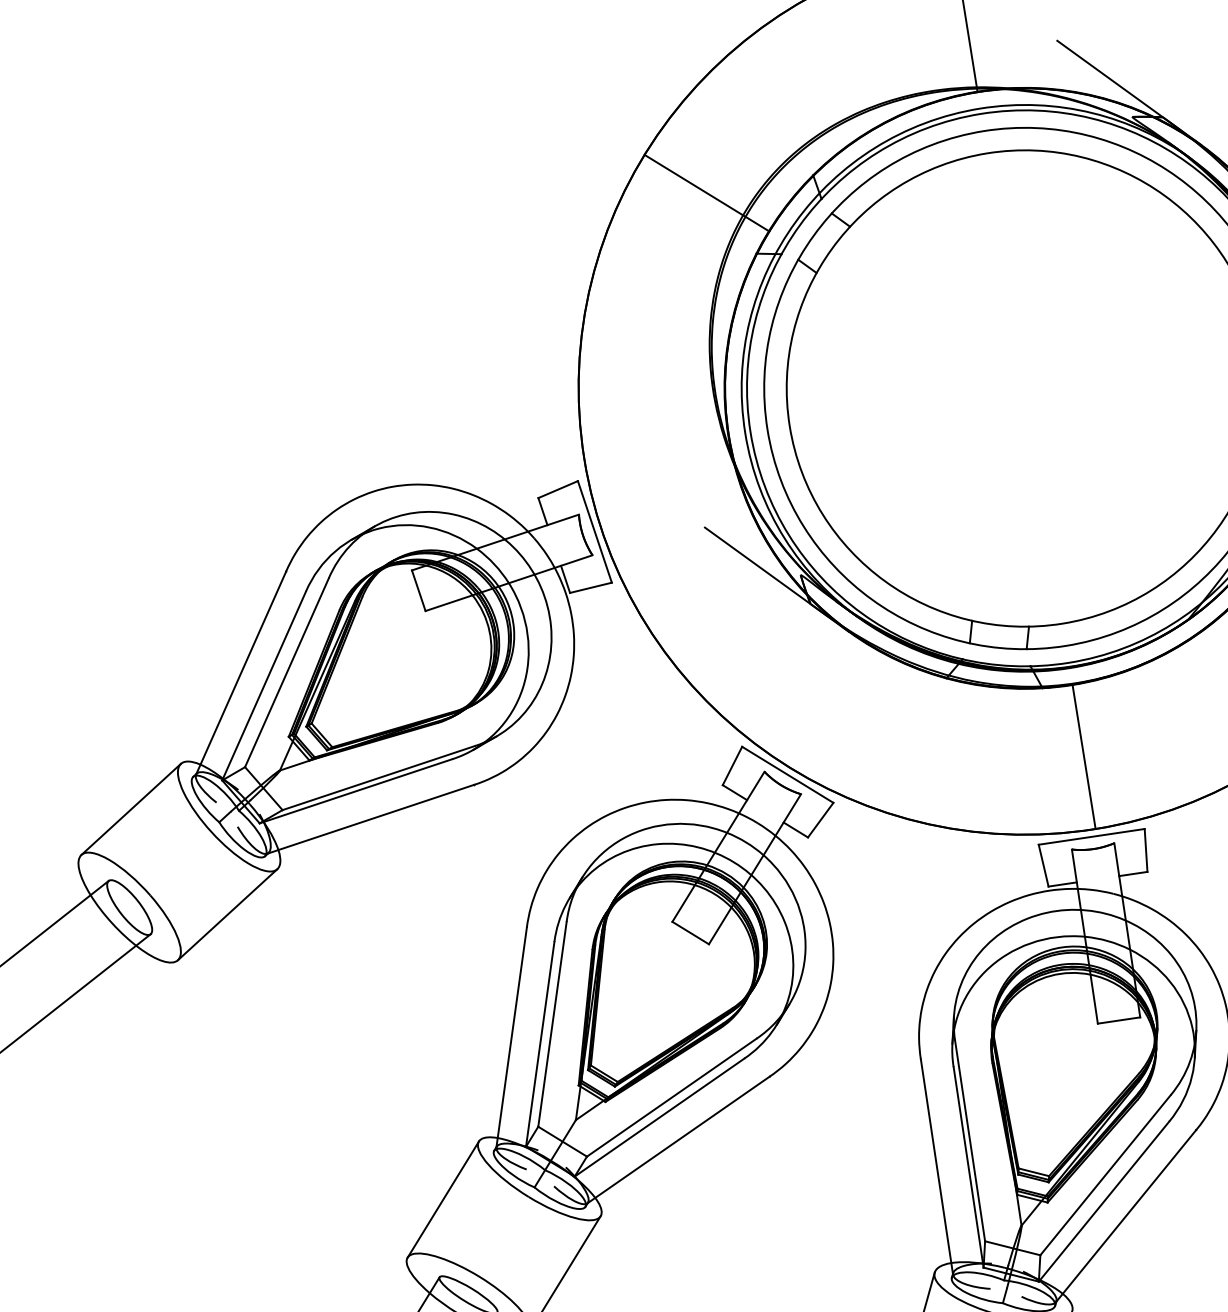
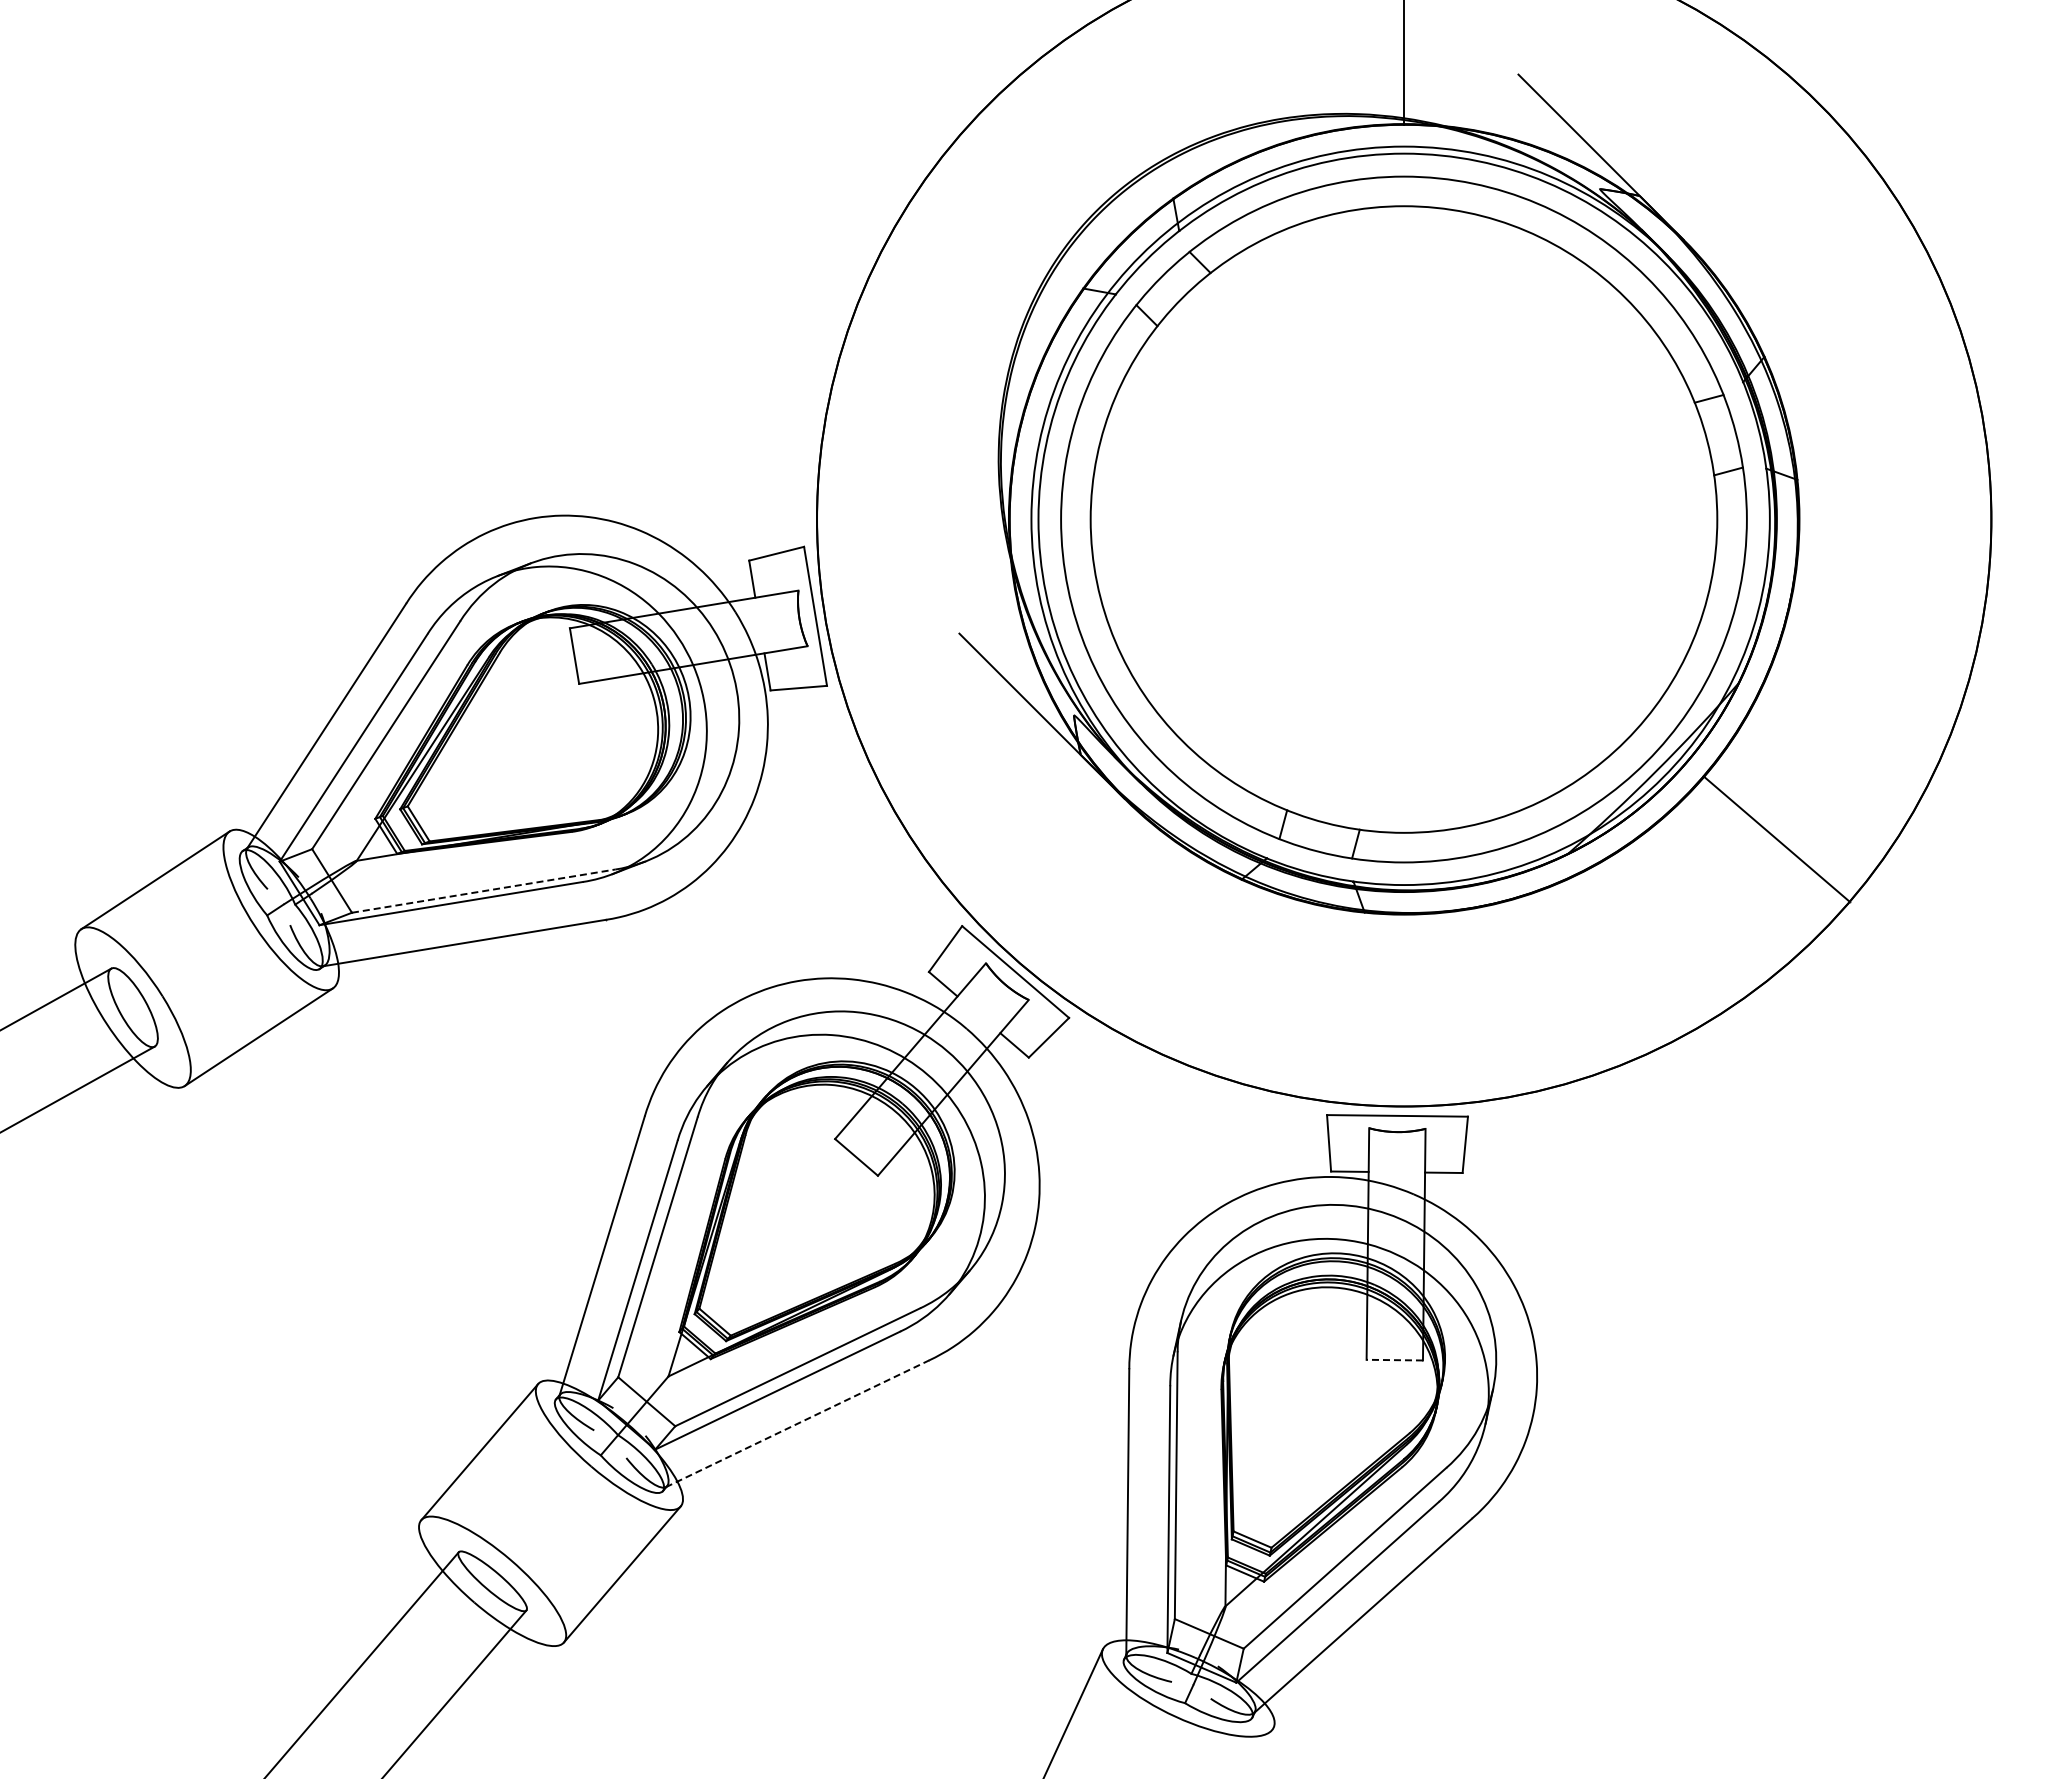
line: (706, 193) -> (1031, 199), removed
line: (1084, 756) -> (1404, 1009), removed
line: (379, 778) -> (484, 891), solid -> dashed
line: (1118, 1020) -> (1394, 1360), solid -> dashed
line: (678, 1139) -> (797, 1423), solid -> dashed

